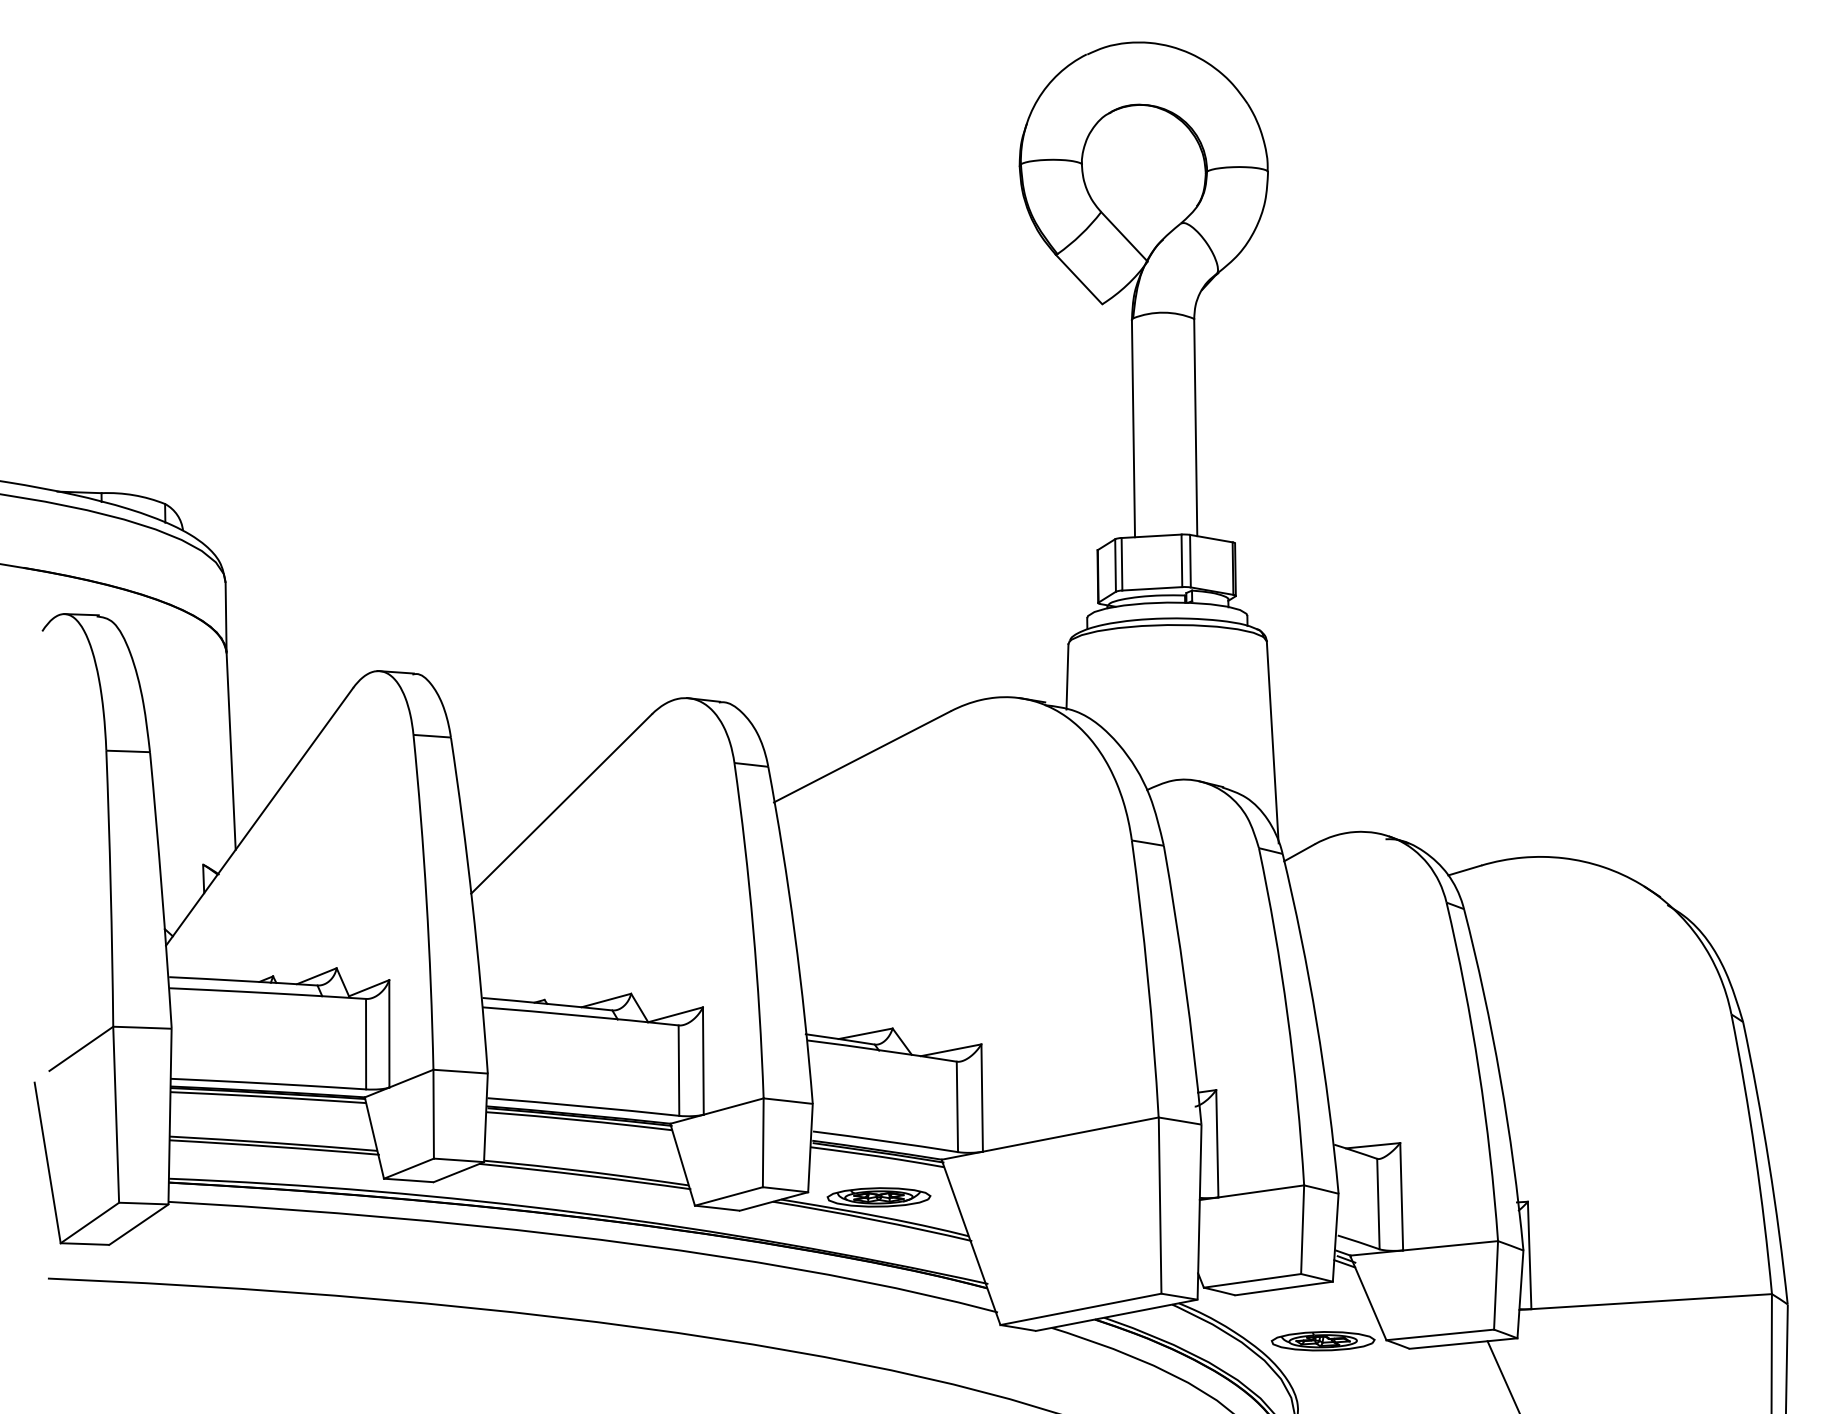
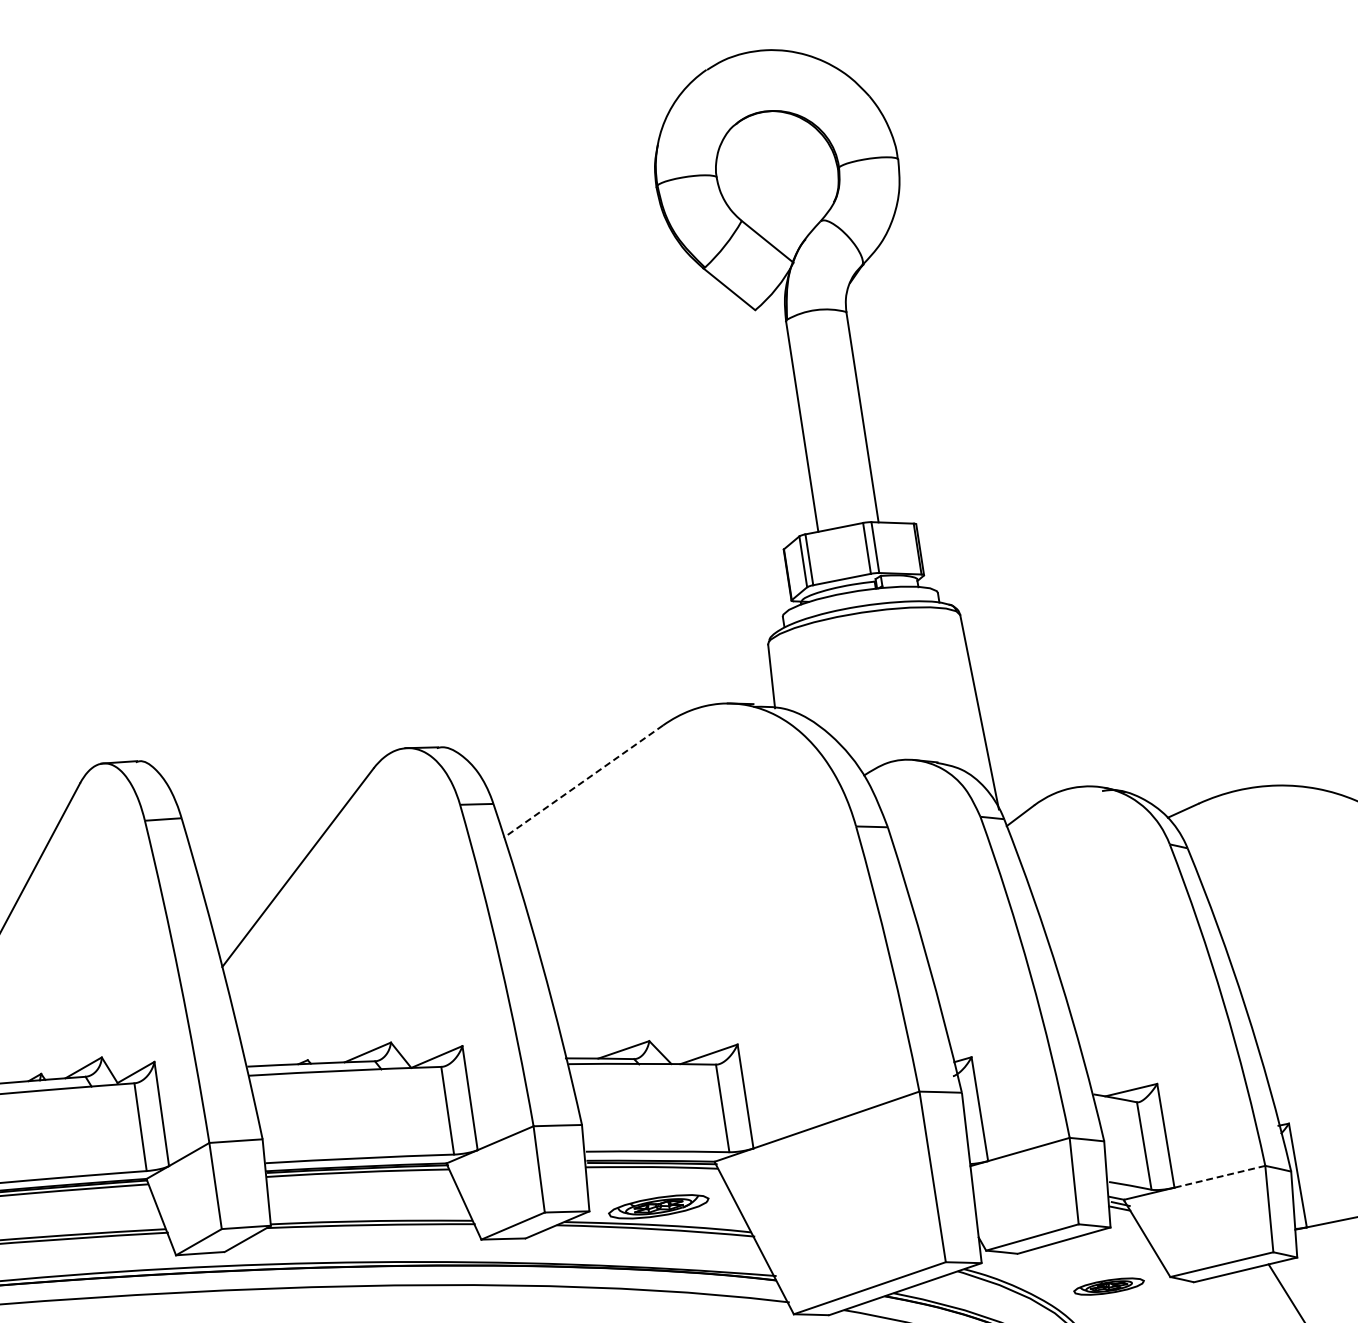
line: (862, 756) -> (583, 781), solid -> dashed
line: (1450, 1245) -> (1219, 1176), solid -> dashed
part: (1322, 1341) -> (1108, 1286), size x0.7

